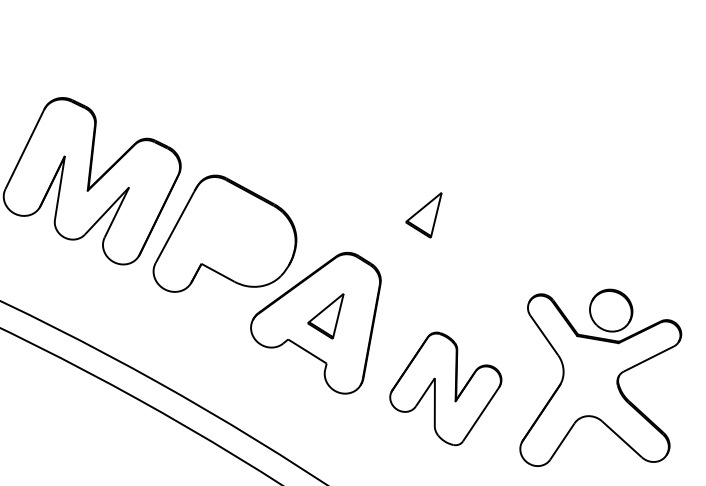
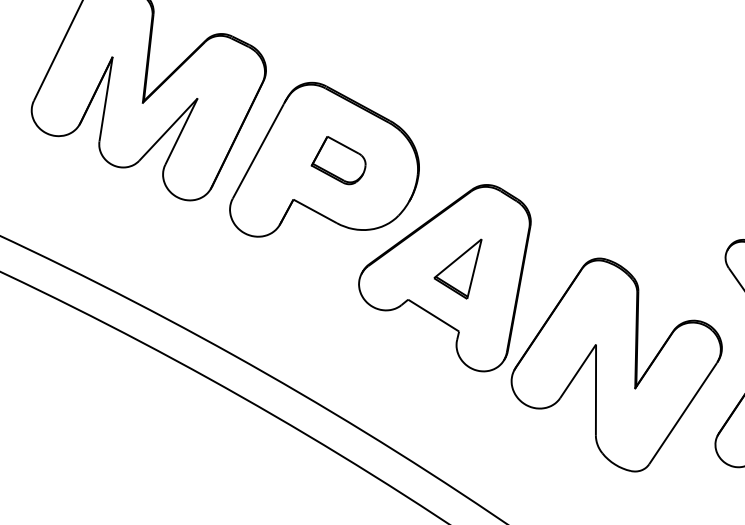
part: (423, 215) -> (587, 135), removed
part: (235, 234) -> (338, 160), added
part: (445, 388) -> (616, 364), size x1.43

